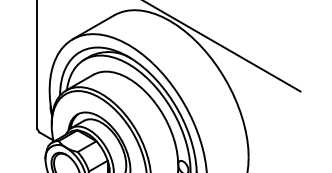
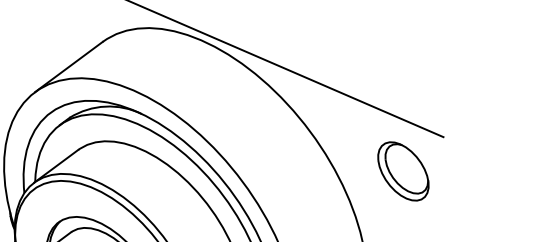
part: (275, 108) -> (403, 171), added

